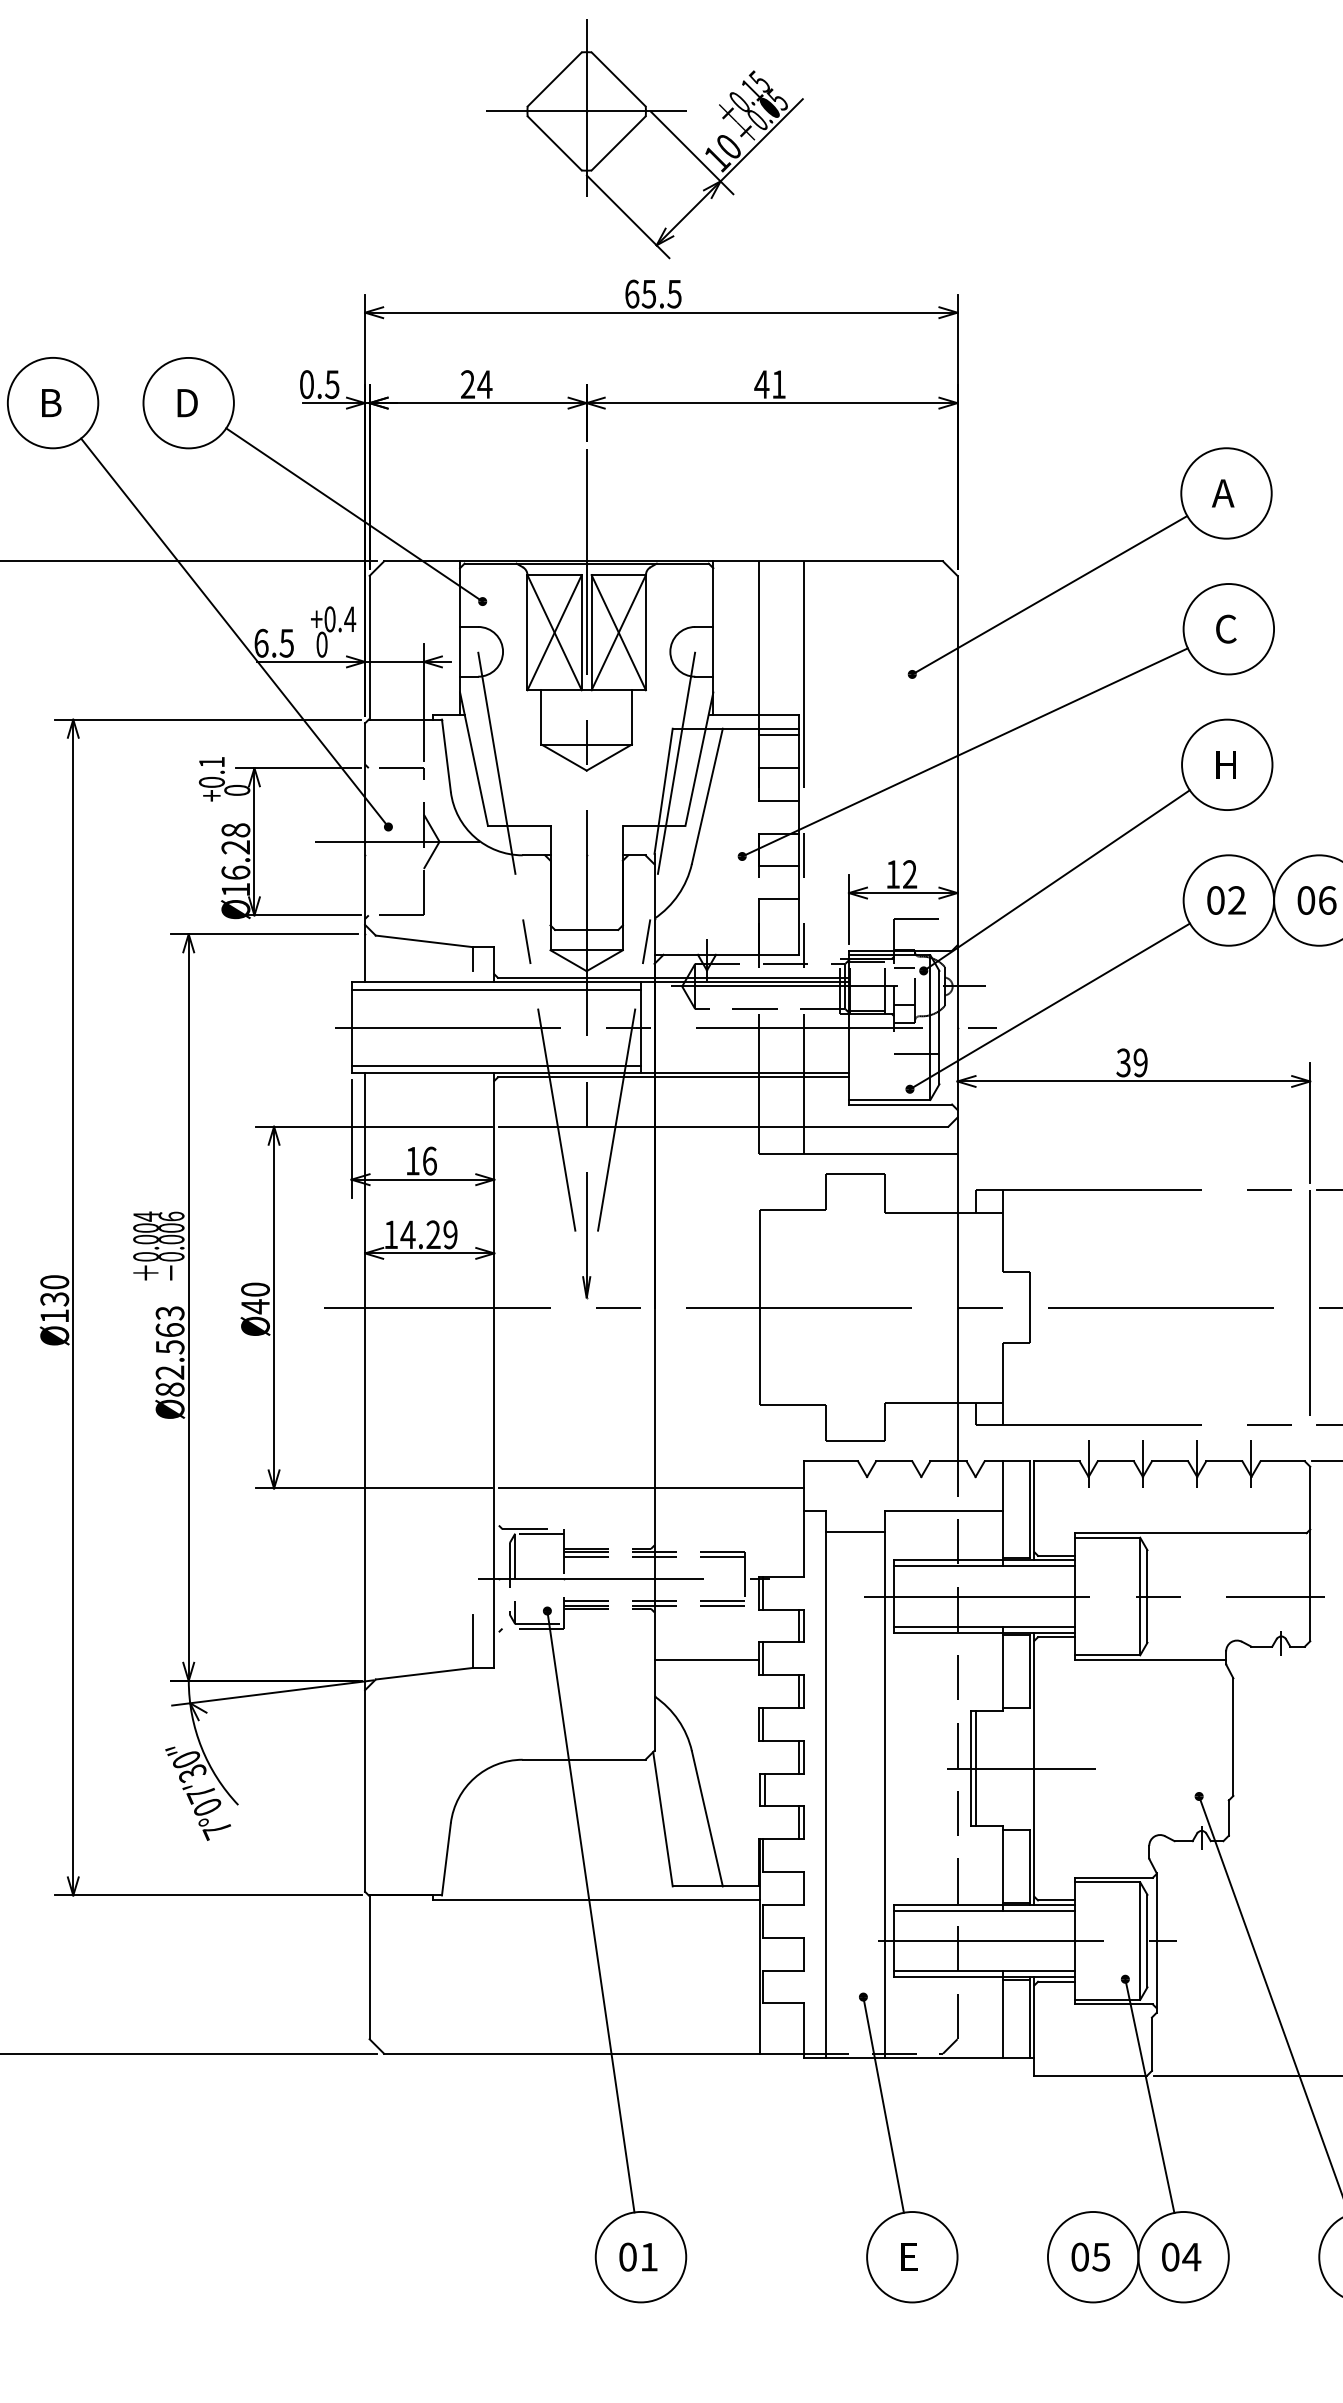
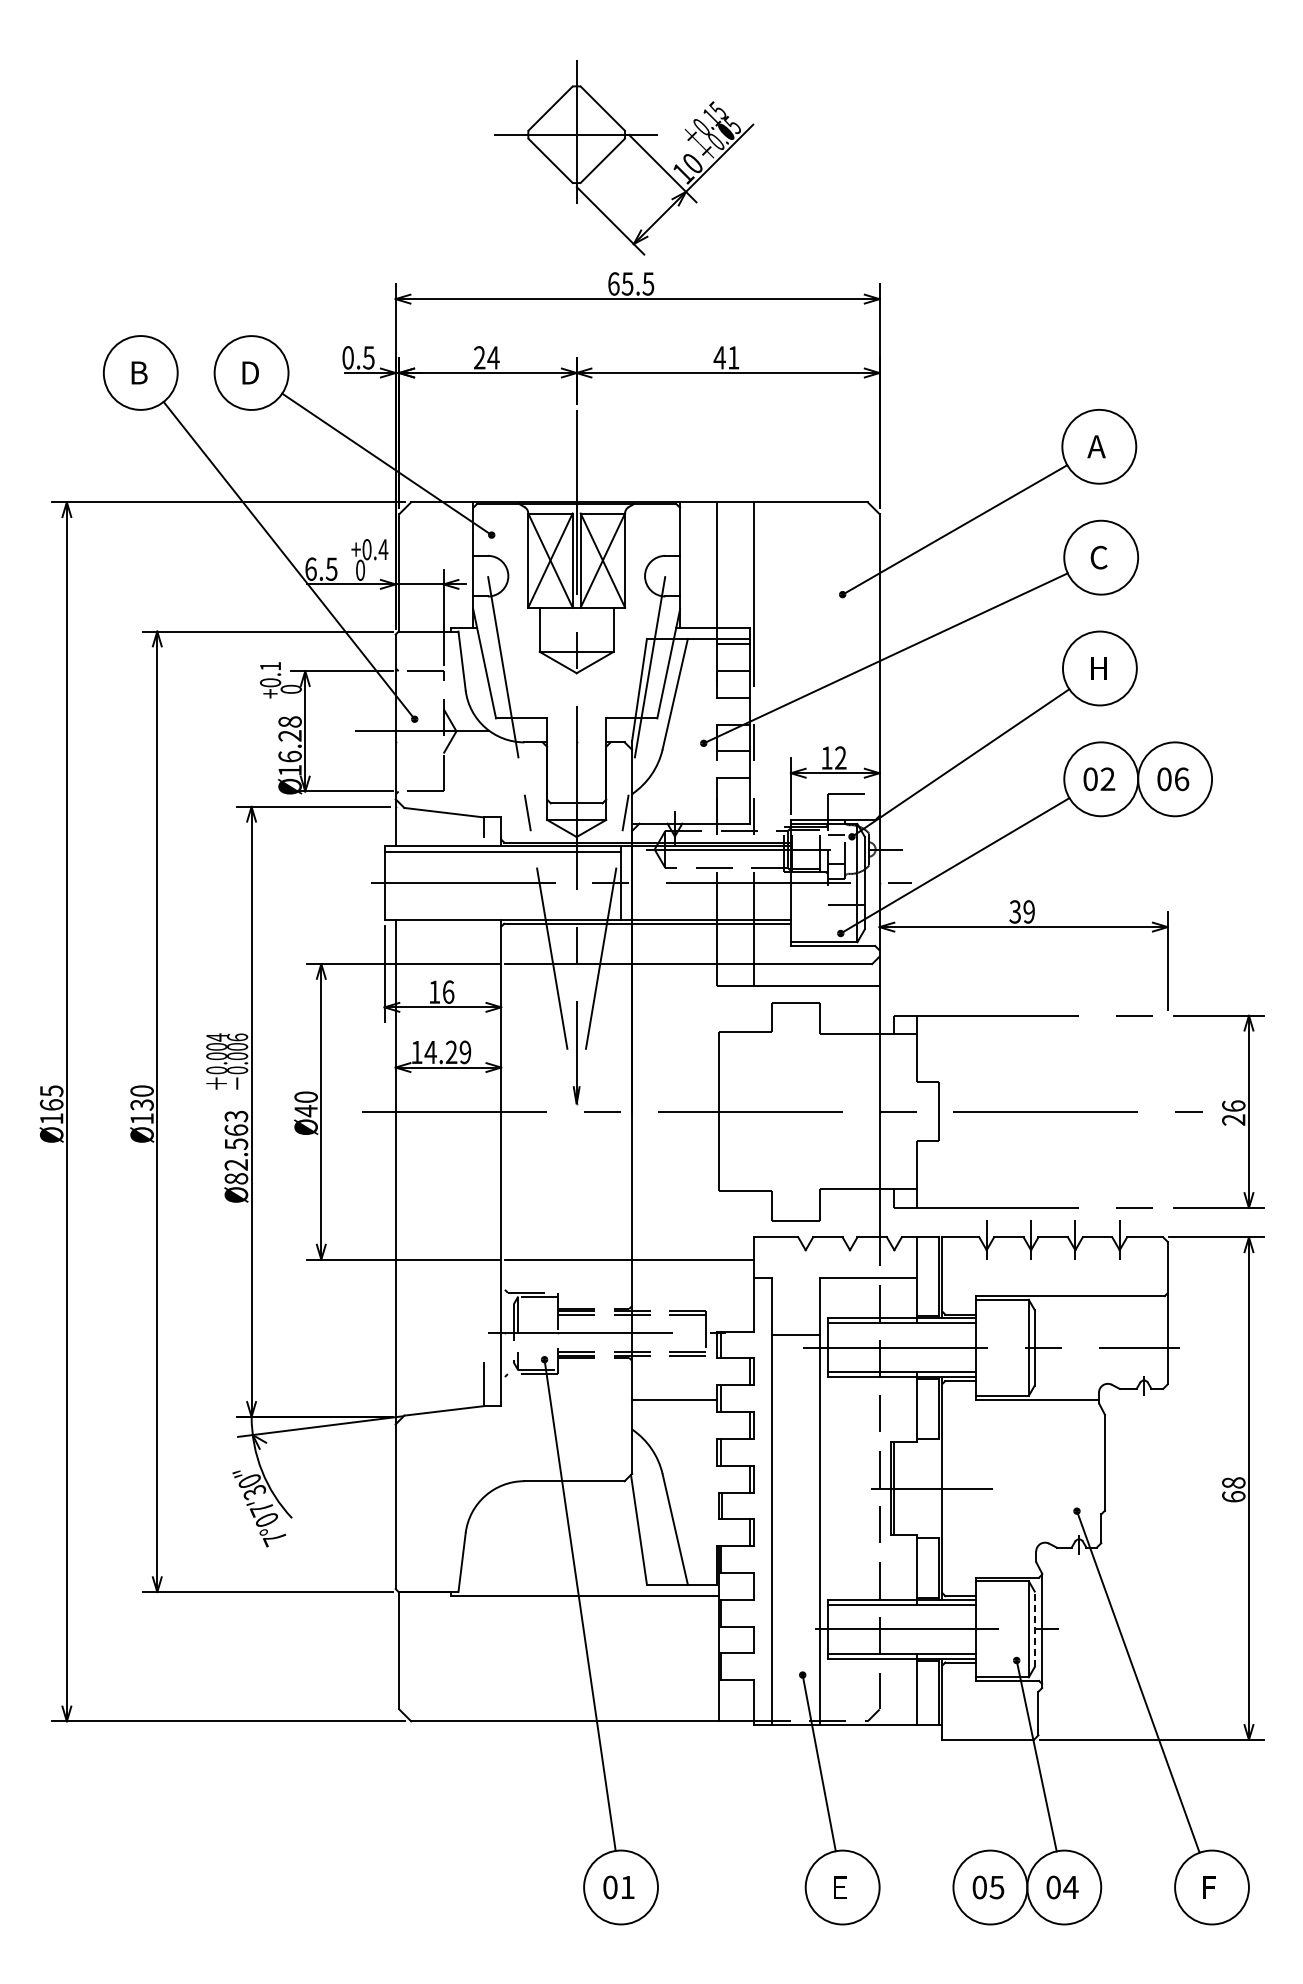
line: (495, 1066) -> (502, 914), removed
line: (1309, 1307) -> (1167, 1111), removed
line: (855, 1531) -> (796, 1334), moved
line: (1147, 1941) -> (1034, 1629), solid -> dashed

